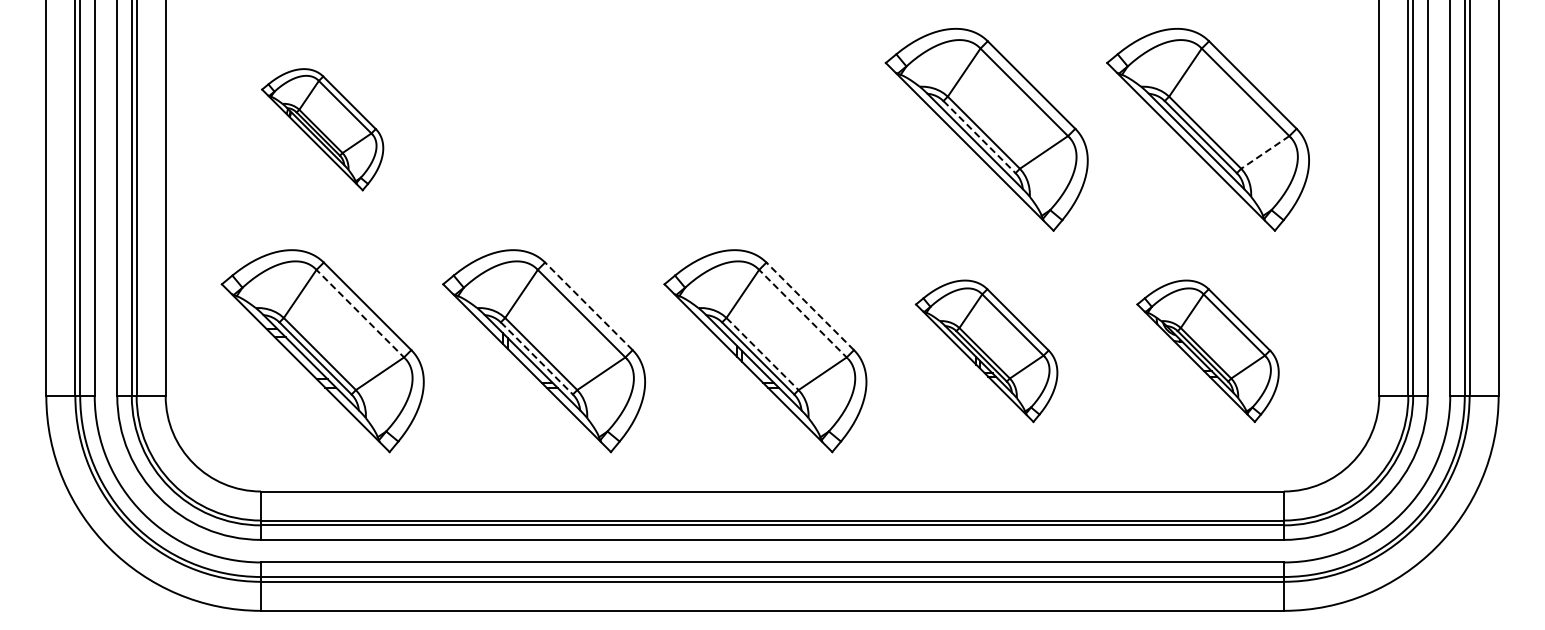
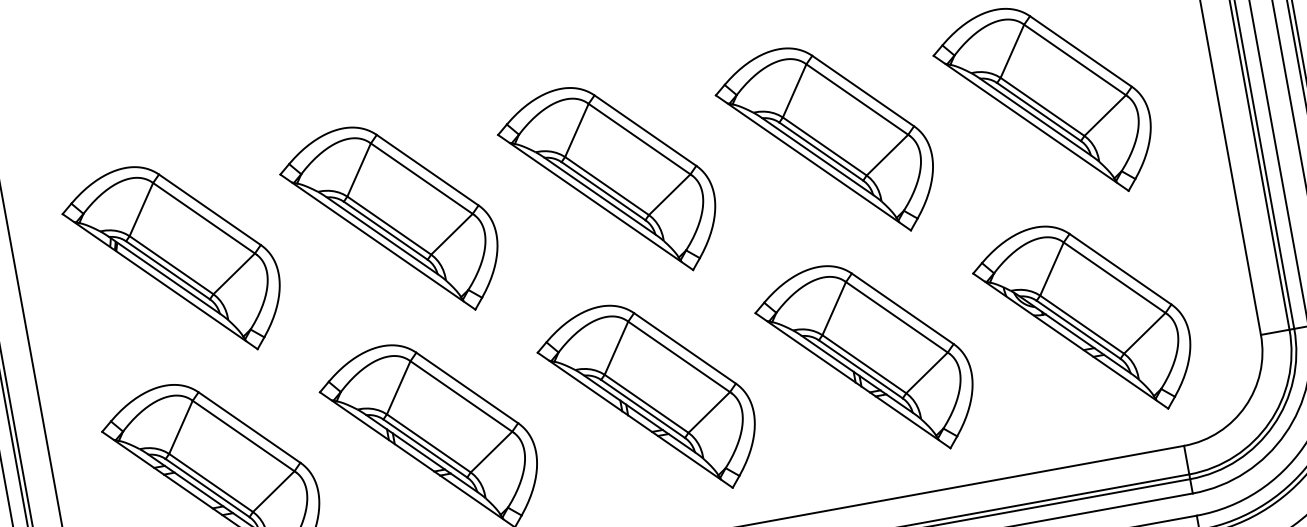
part: (322, 129) -> (173, 261), size x1.67
part: (543, 129) -> (390, 222), added
part: (765, 129) -> (609, 182), added
line: (979, 137) -> (821, 151), dashed -> solid
line: (1264, 152) -> (1104, 115), dashed -> solid
line: (588, 306) -> (466, 388), dashed -> solid
line: (810, 306) -> (685, 348), dashed -> solid
line: (361, 314) -> (244, 436), dashed -> solid
line: (803, 314) -> (679, 357), dashed -> solid
part: (986, 351) -> (866, 361), size x1.43
part: (1207, 351) -> (1083, 321), size x1.43
line: (762, 354) -> (646, 404), dashed -> solid
line: (536, 358) -> (424, 448), dashed -> solid

